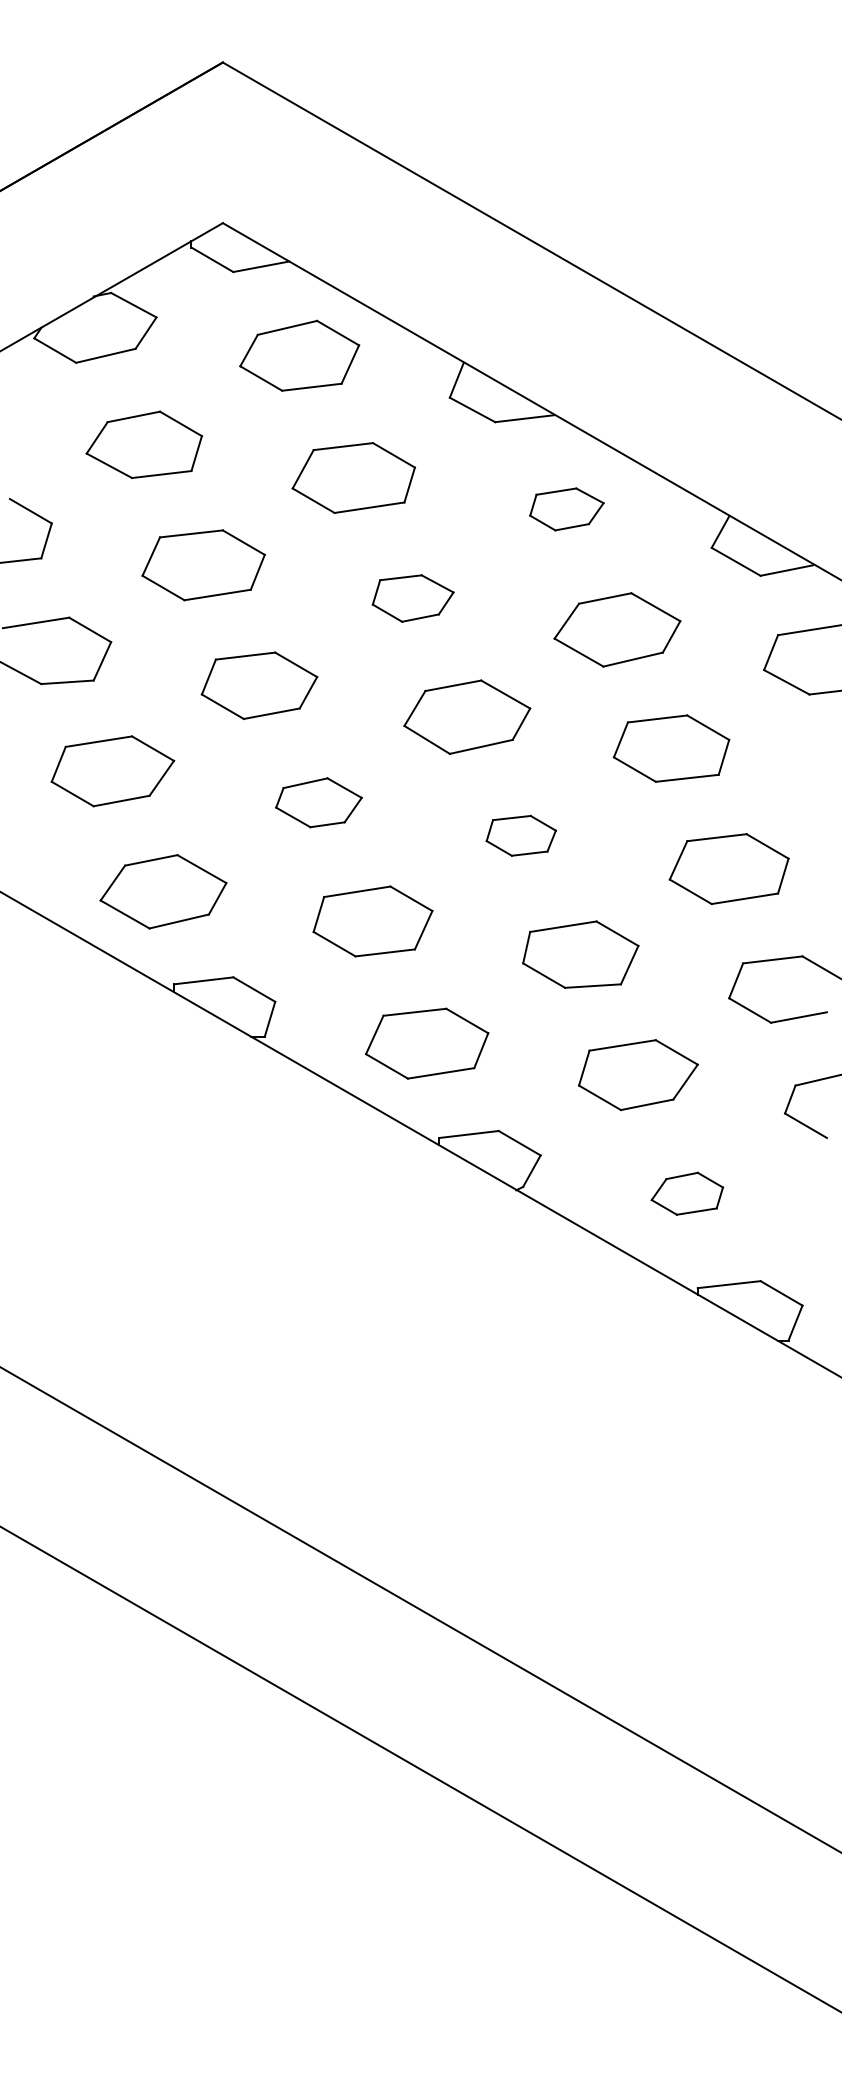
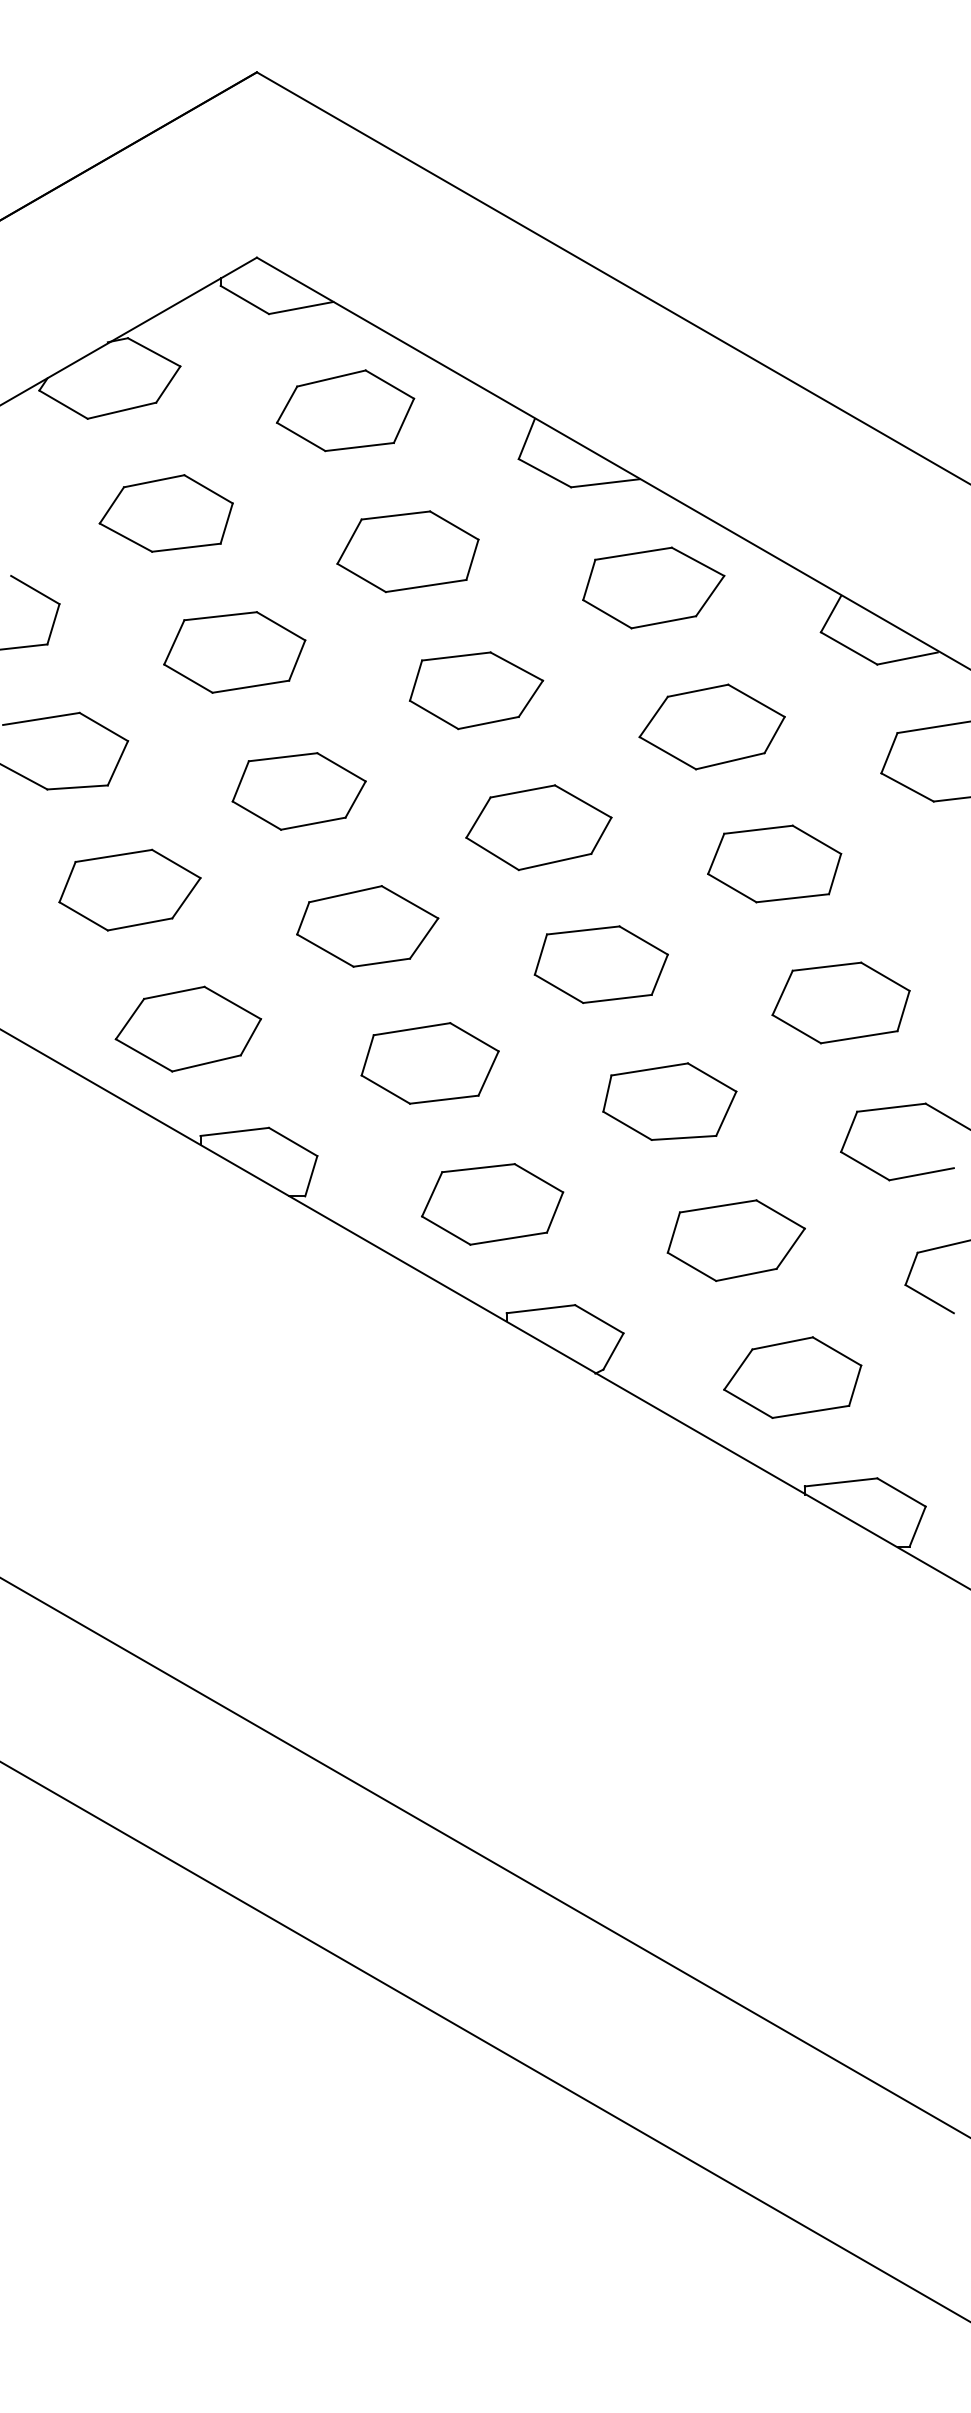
part: (566, 509) -> (653, 587), size x1.67
part: (413, 598) -> (476, 690), size x1.43
part: (318, 802) -> (367, 926), size x1.43
part: (520, 835) -> (600, 964), size x1.67
part: (687, 1193) -> (792, 1377), size x1.67

